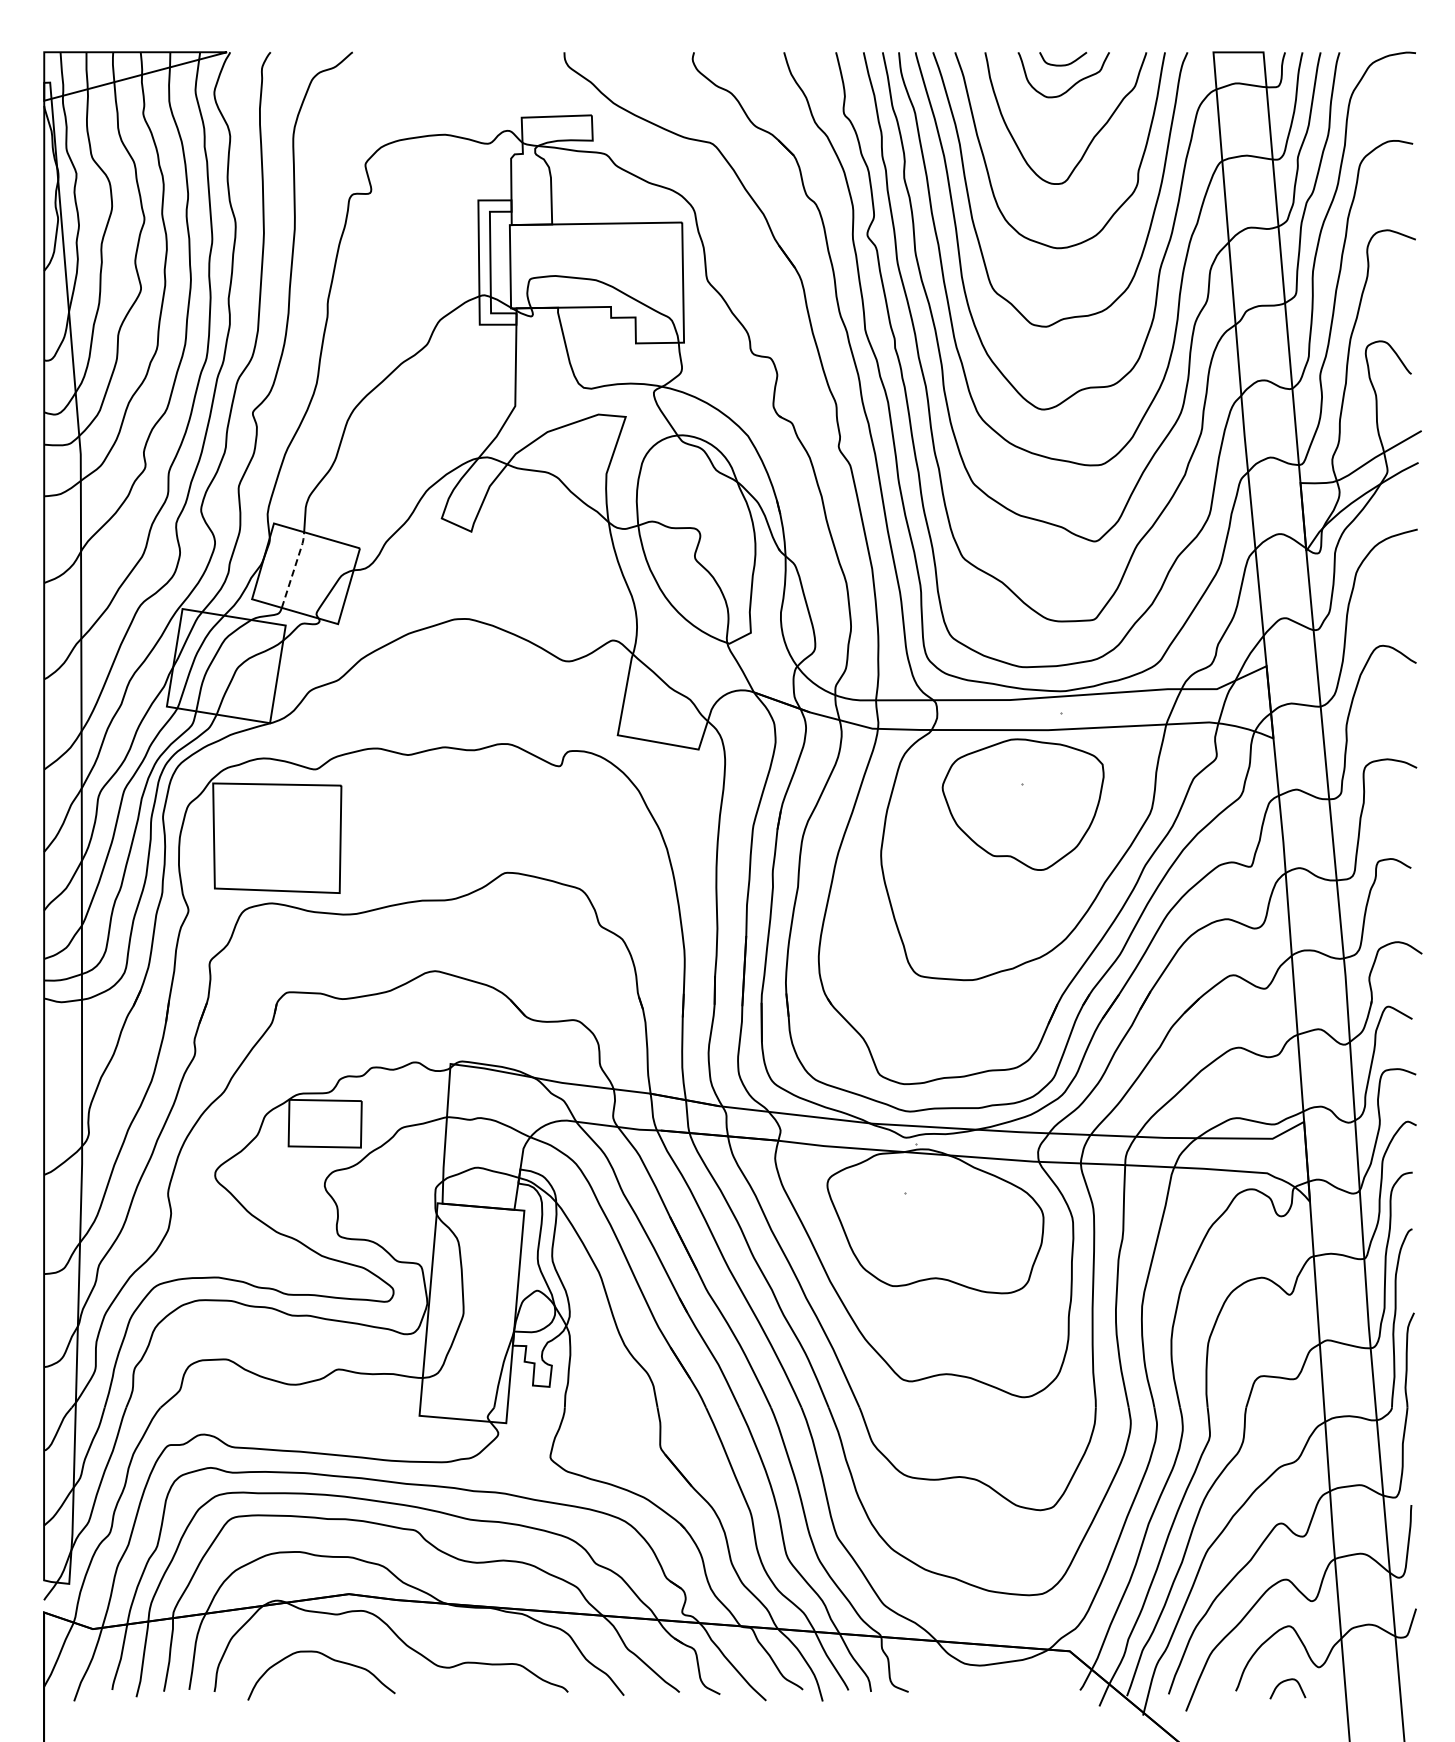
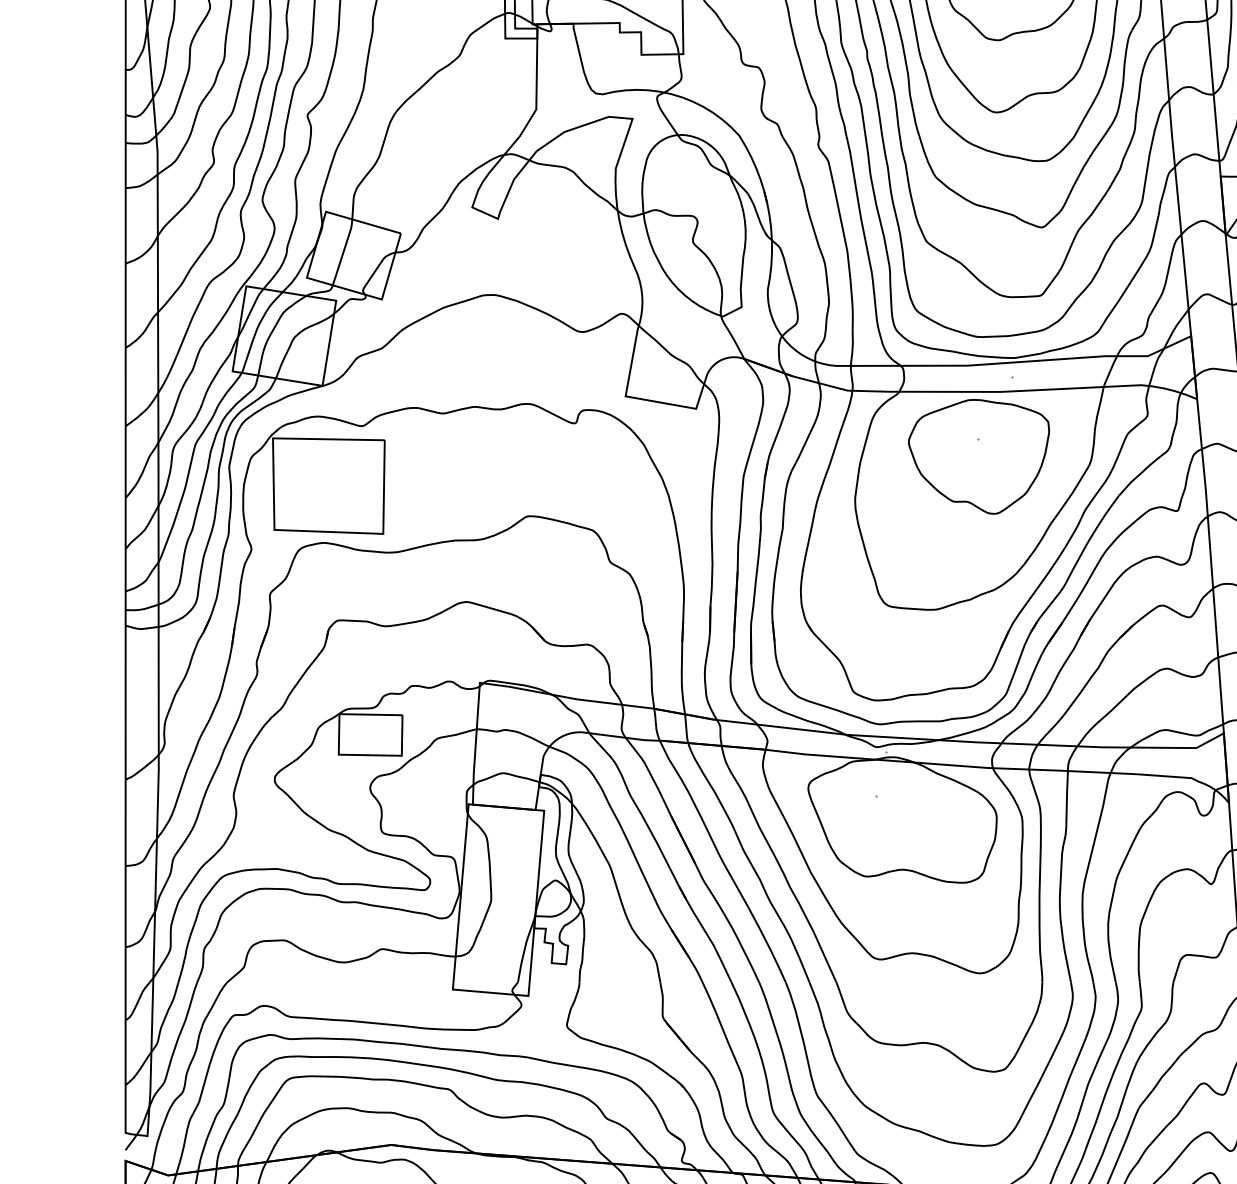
line: (294, 569) -> (343, 251), dashed -> solid

